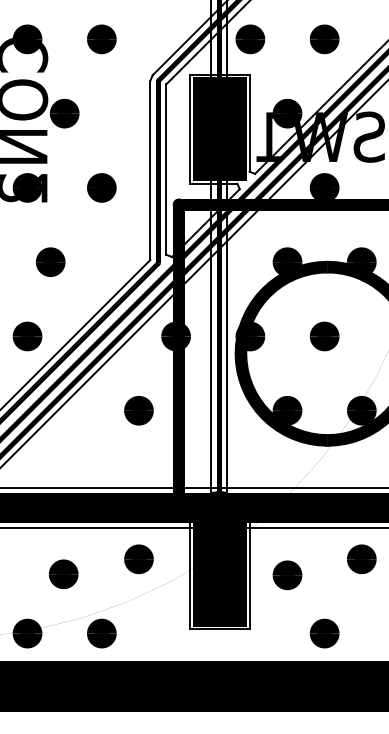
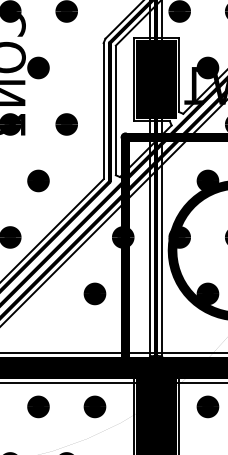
part: (50, 261) -> (38, 180), moved
part: (63, 574) -> (38, 407), moved
part: (287, 575) -> (207, 407), moved

